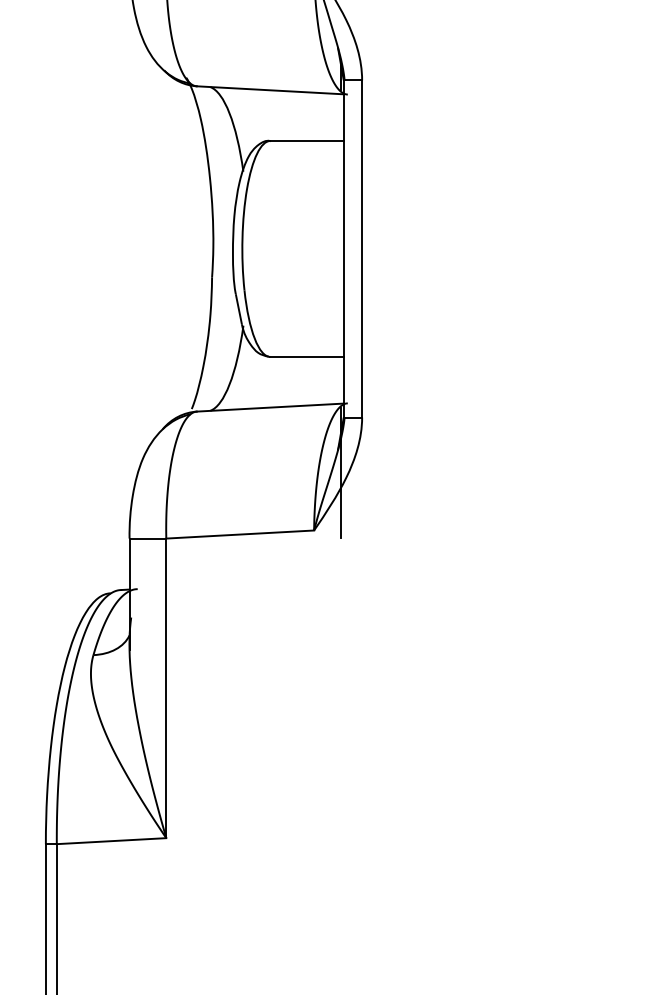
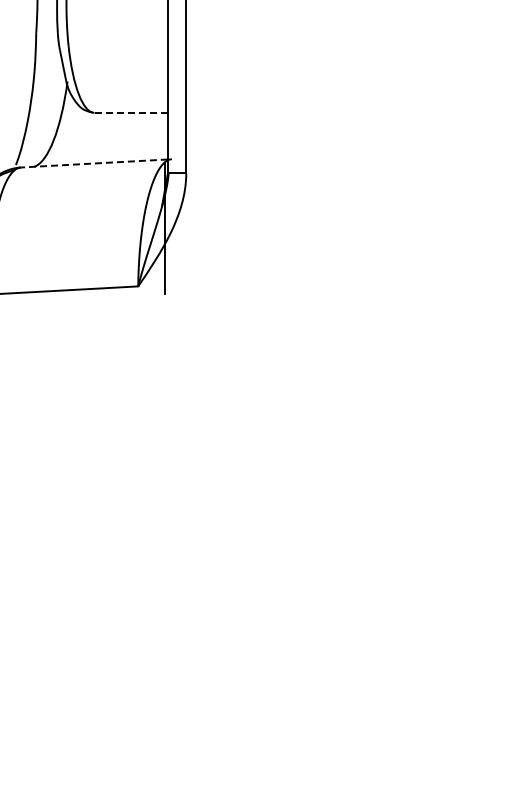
line: (307, 356) -> (131, 112), solid -> dashed
line: (270, 407) -> (94, 163), solid -> dashed

